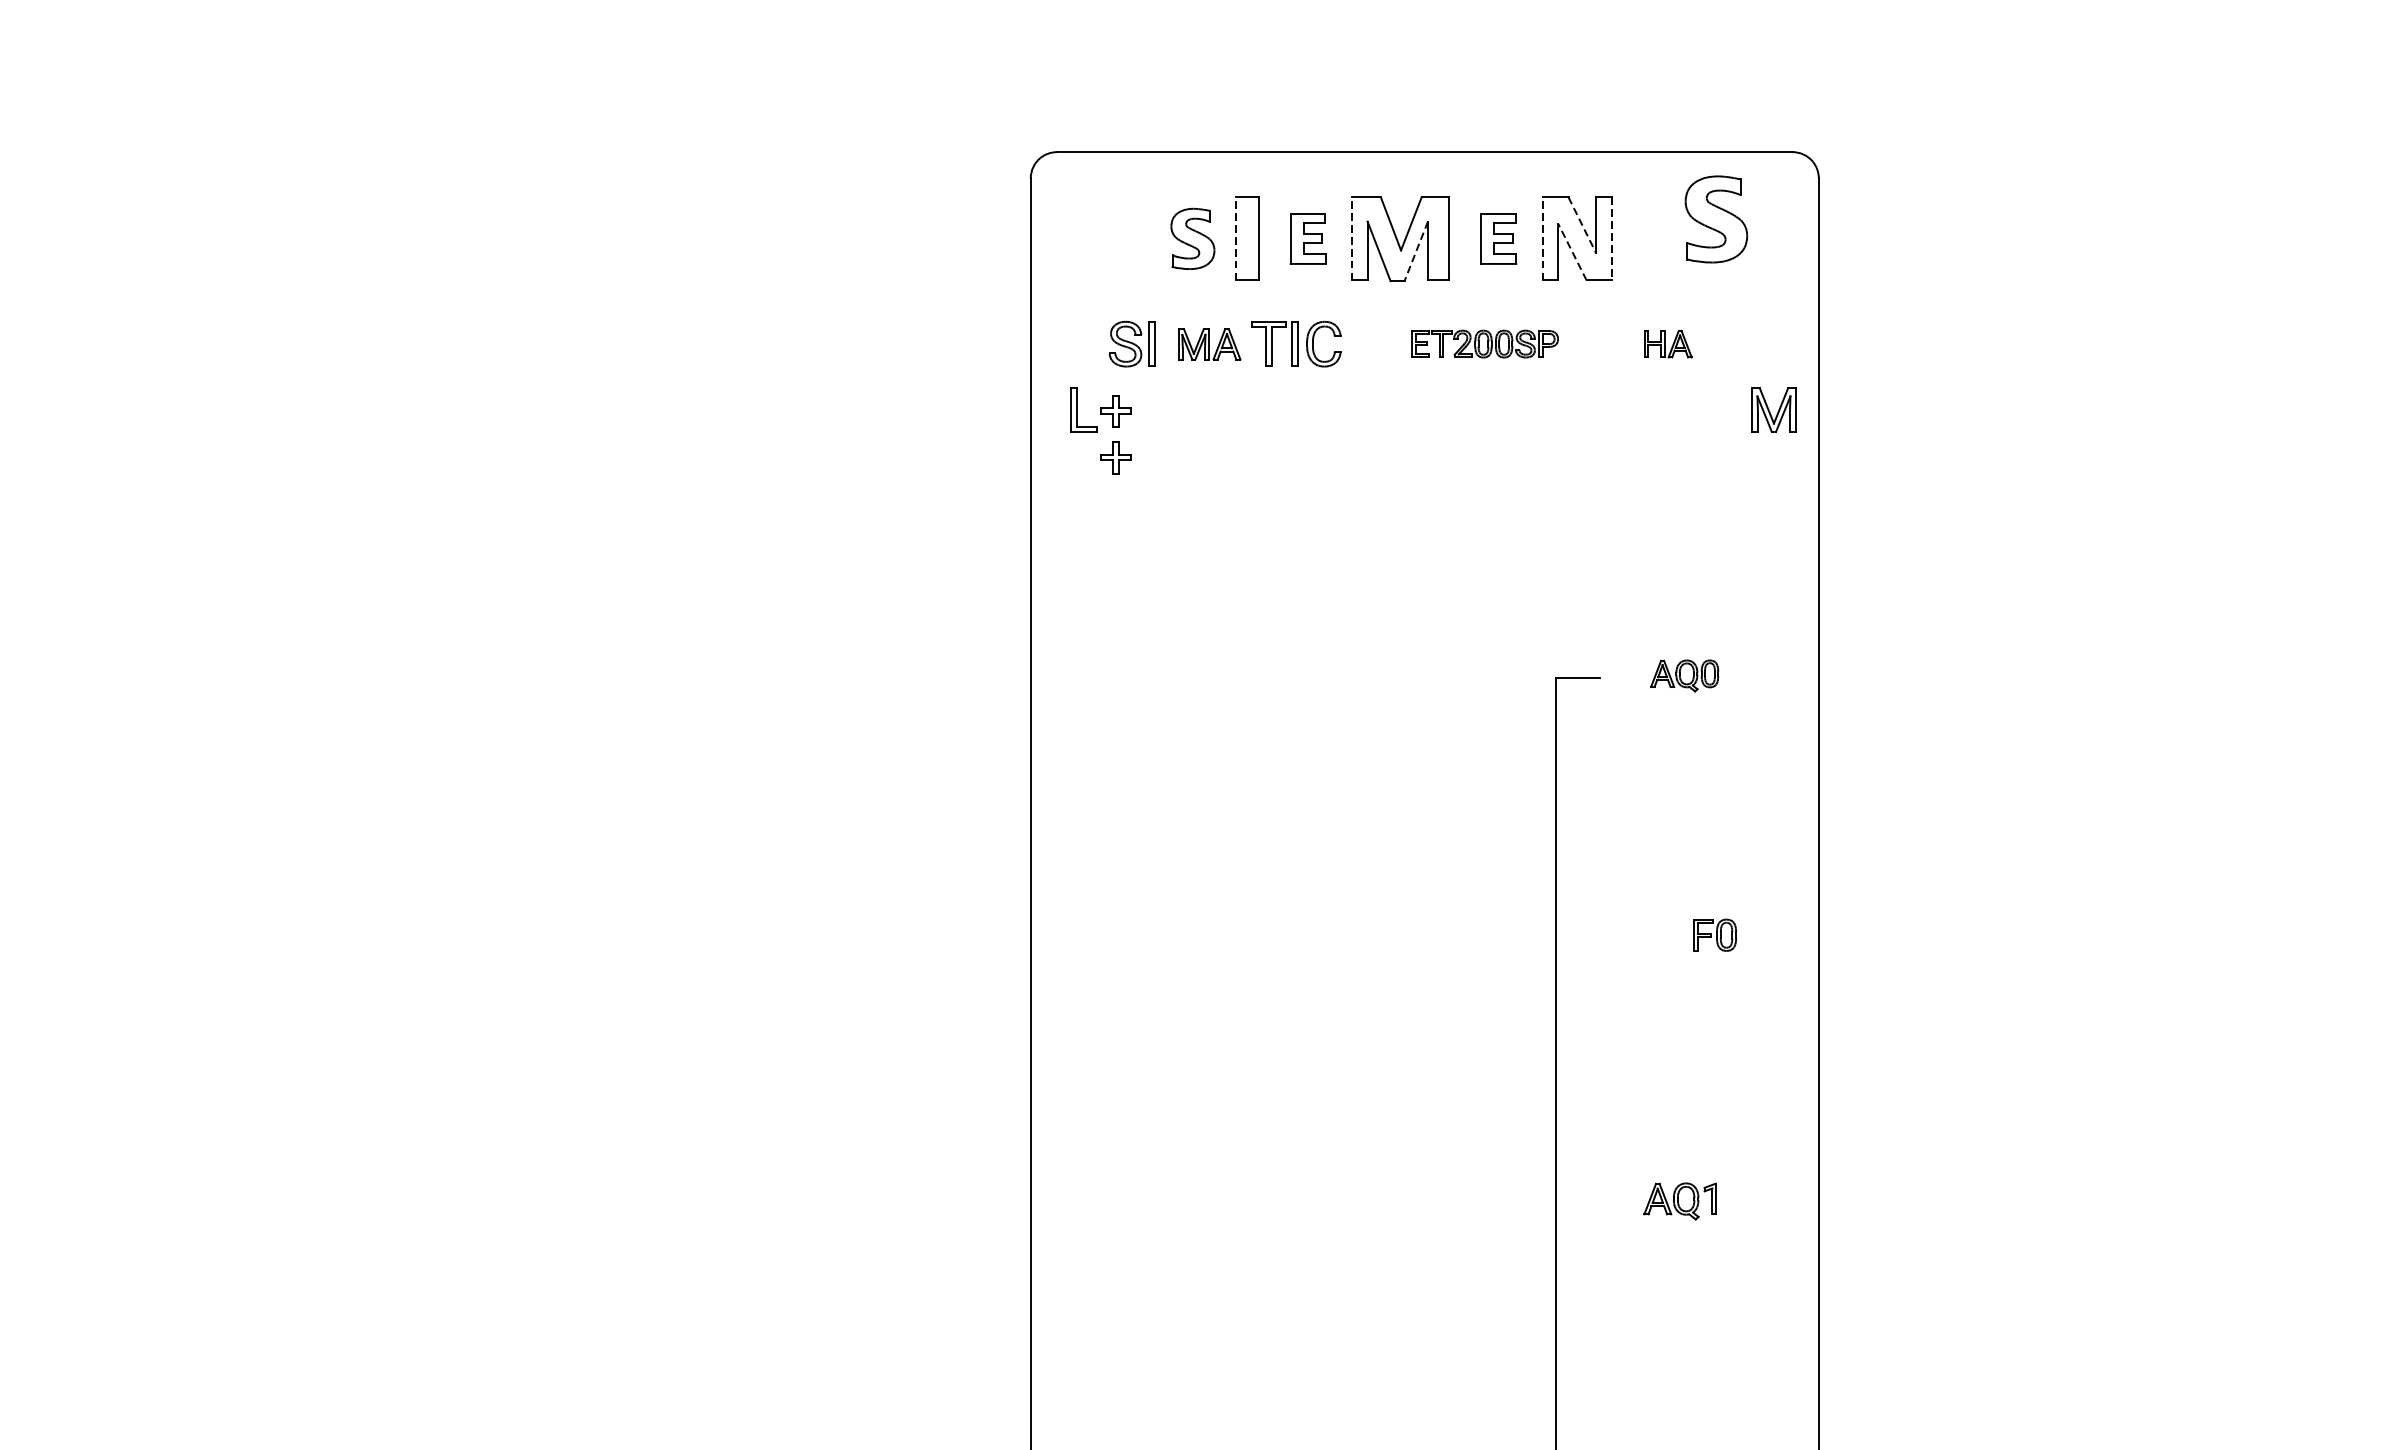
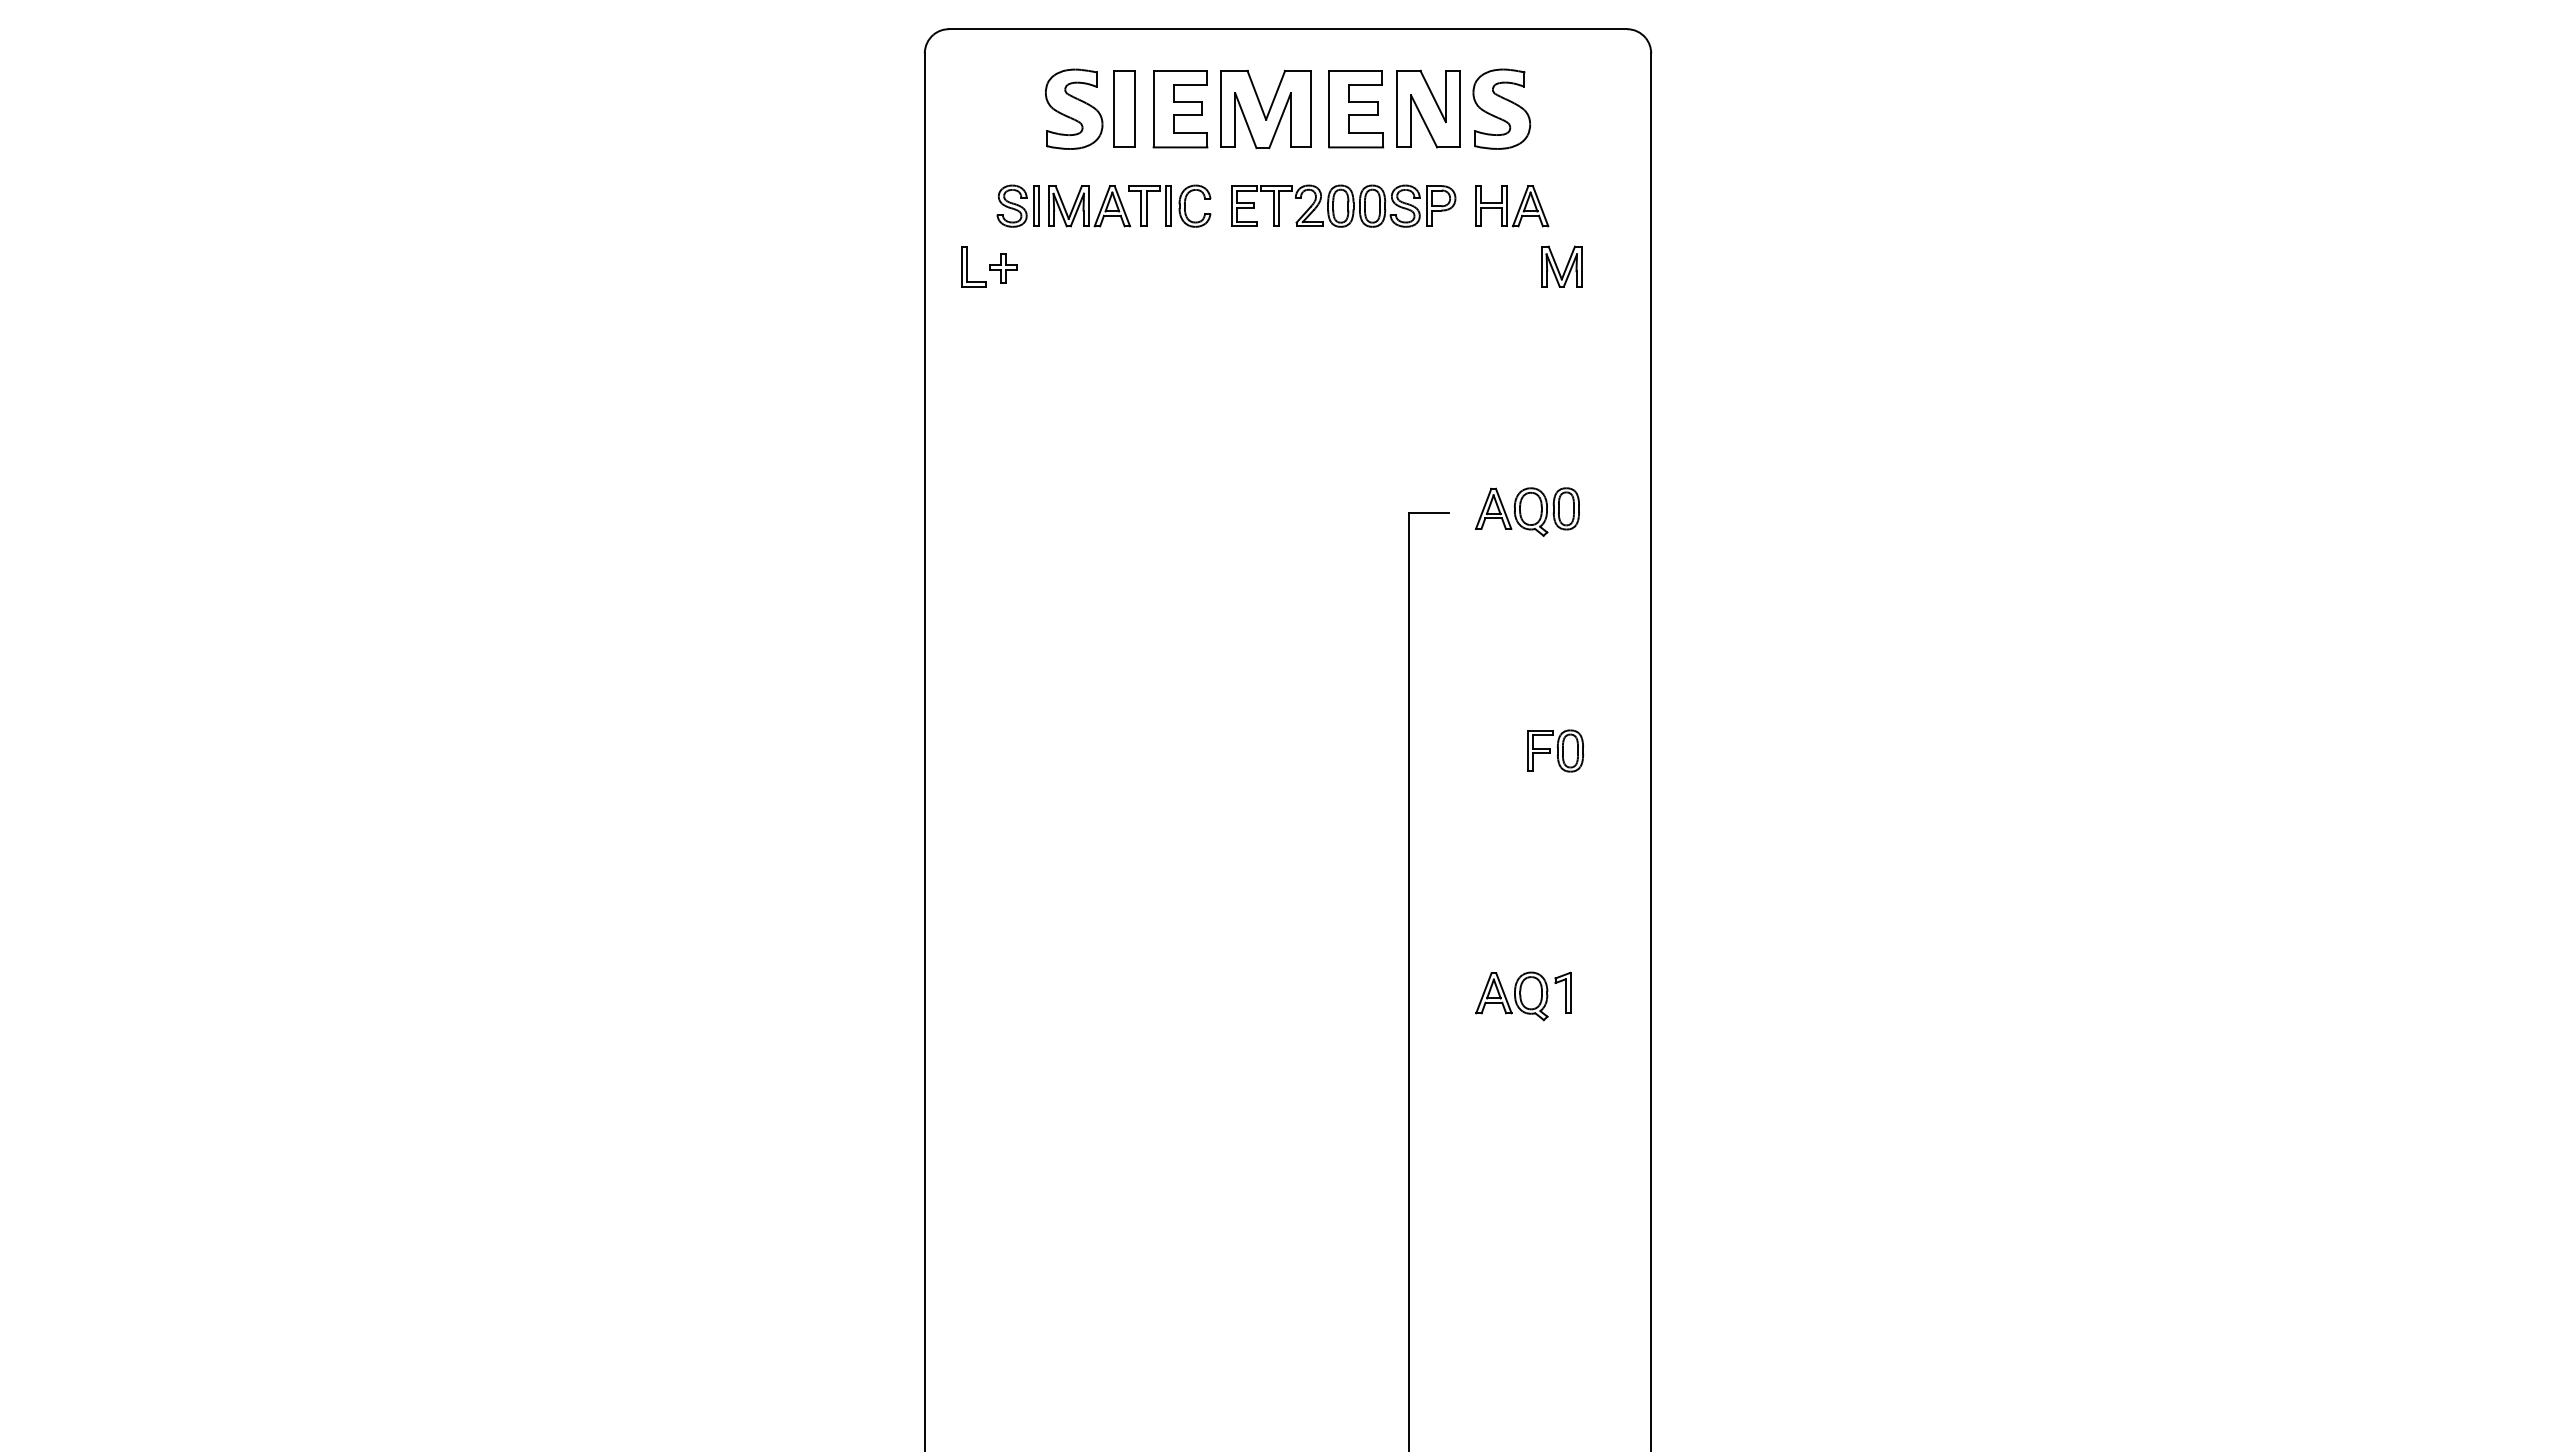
part: (1716, 218) -> (1501, 108), moved
line: (1582, 225) -> (1433, 96), dashed -> solid
part: (1193, 238) -> (1074, 108), size x1.43
line: (1236, 238) -> (1114, 108), dashed -> solid
line: (1351, 238) -> (1220, 108), dashed -> solid
line: (1542, 238) -> (1396, 108), dashed -> solid
part: (1308, 239) -> (1180, 109), size x1.67
part: (1498, 239) -> (1355, 109), size x1.67
line: (1611, 239) -> (1460, 109), dashed -> solid
line: (1416, 251) -> (1280, 120), dashed -> solid
line: (1571, 252) -> (1423, 121), dashed -> solid
part: (1485, 343) -> (1343, 205), size x1.67
part: (1209, 344) -> (1089, 206), size x1.43
part: (1668, 344) -> (1512, 206), size x1.67
part: (1773, 409) -> (1561, 266), moved
part: (1116, 458) -> (1003, 311), removed
part: (1684, 675) -> (1527, 511), size x1.67
part: (1715, 934) -> (1555, 750), size x1.43
part: (1680, 1201) -> (1523, 996), size x1.43

